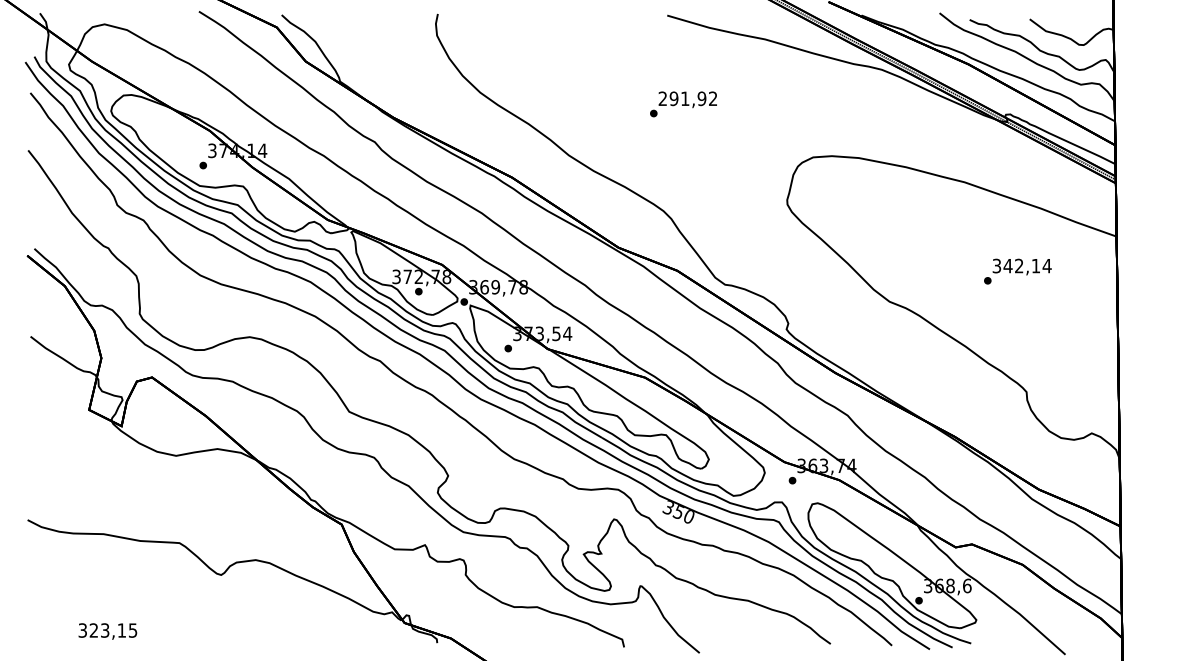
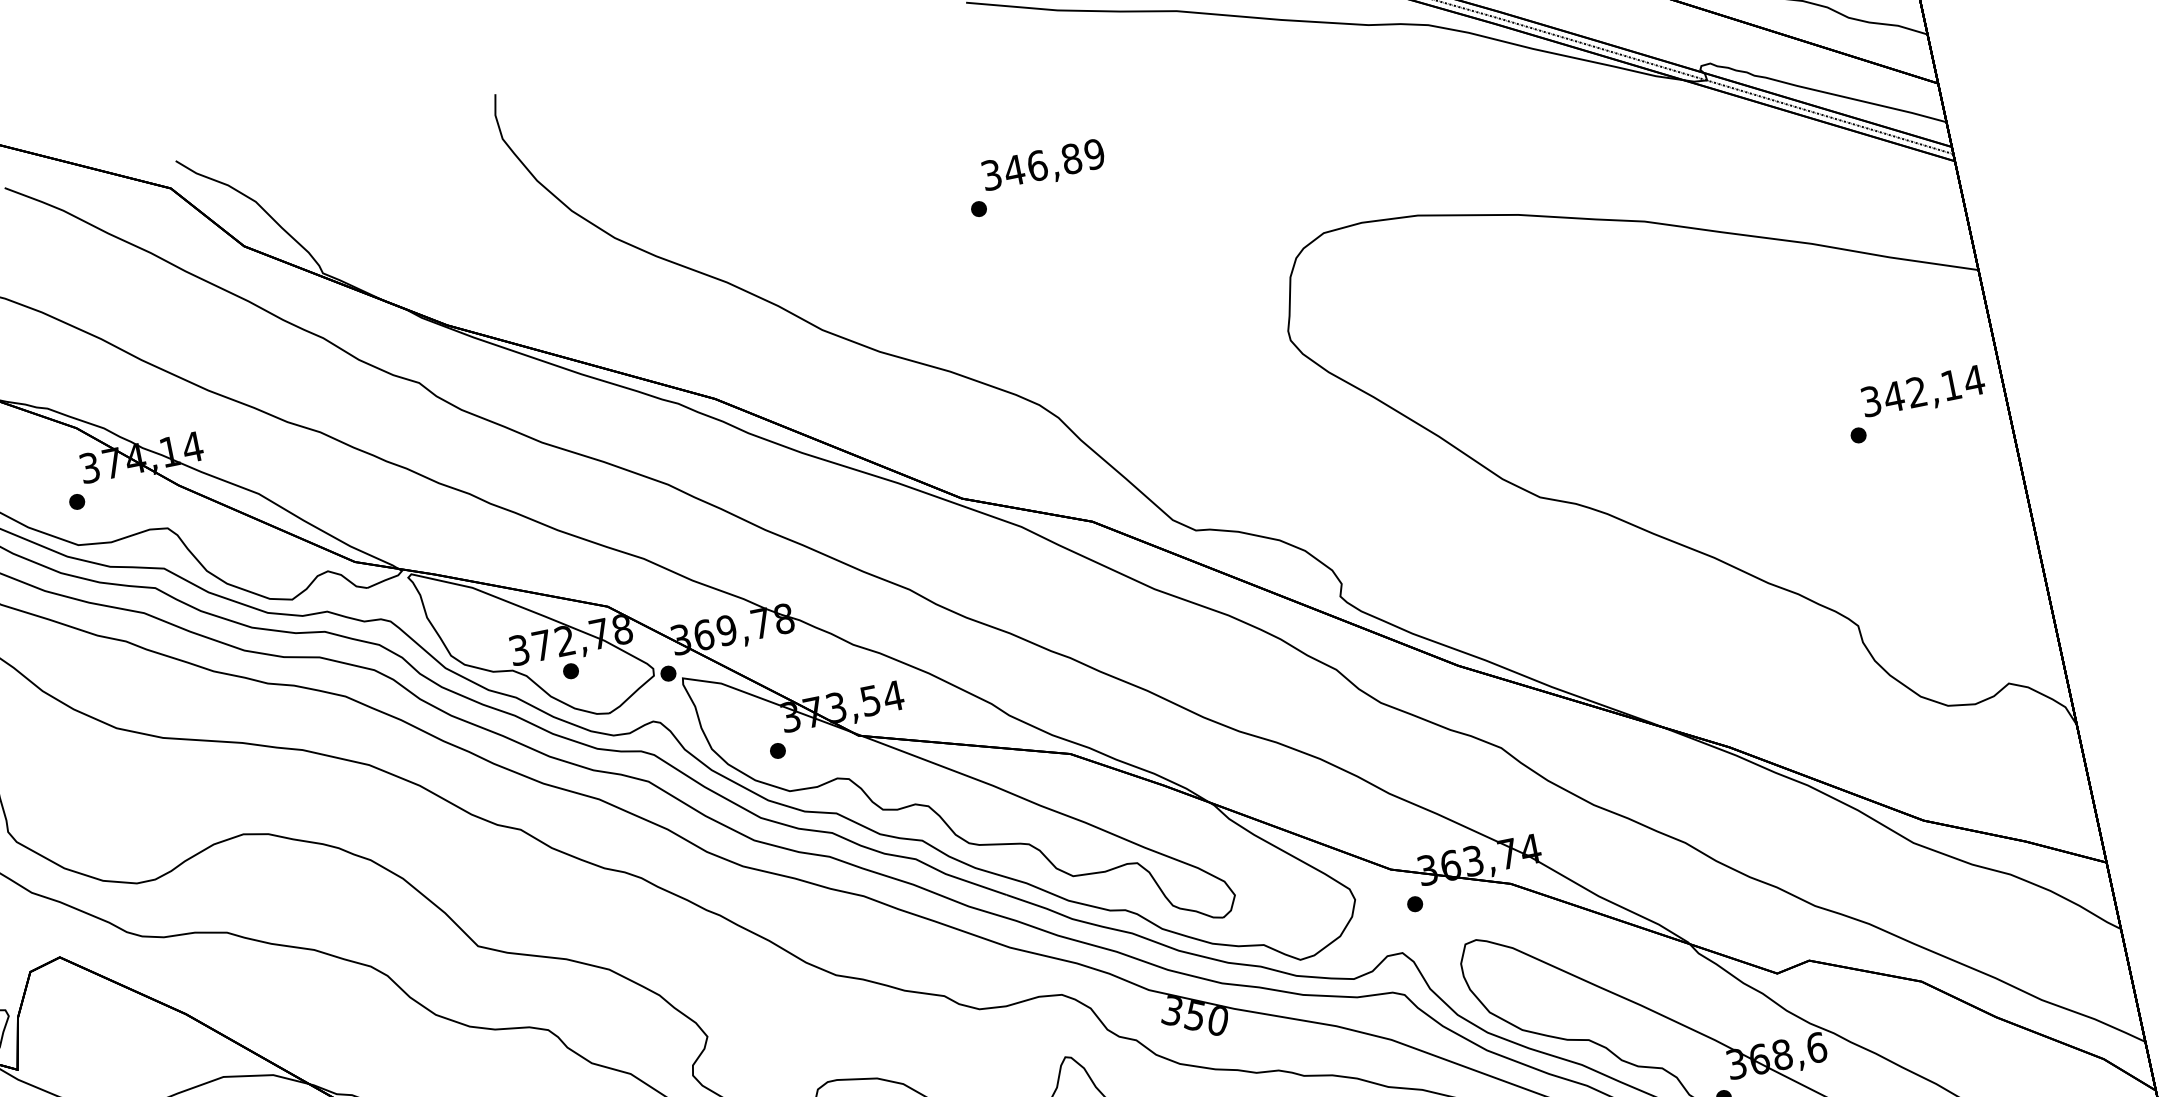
text: (687, 98) -> (1041, 164), 291,92 -> 346,89
text: (1017, 271) -> (1915, 404), moved

